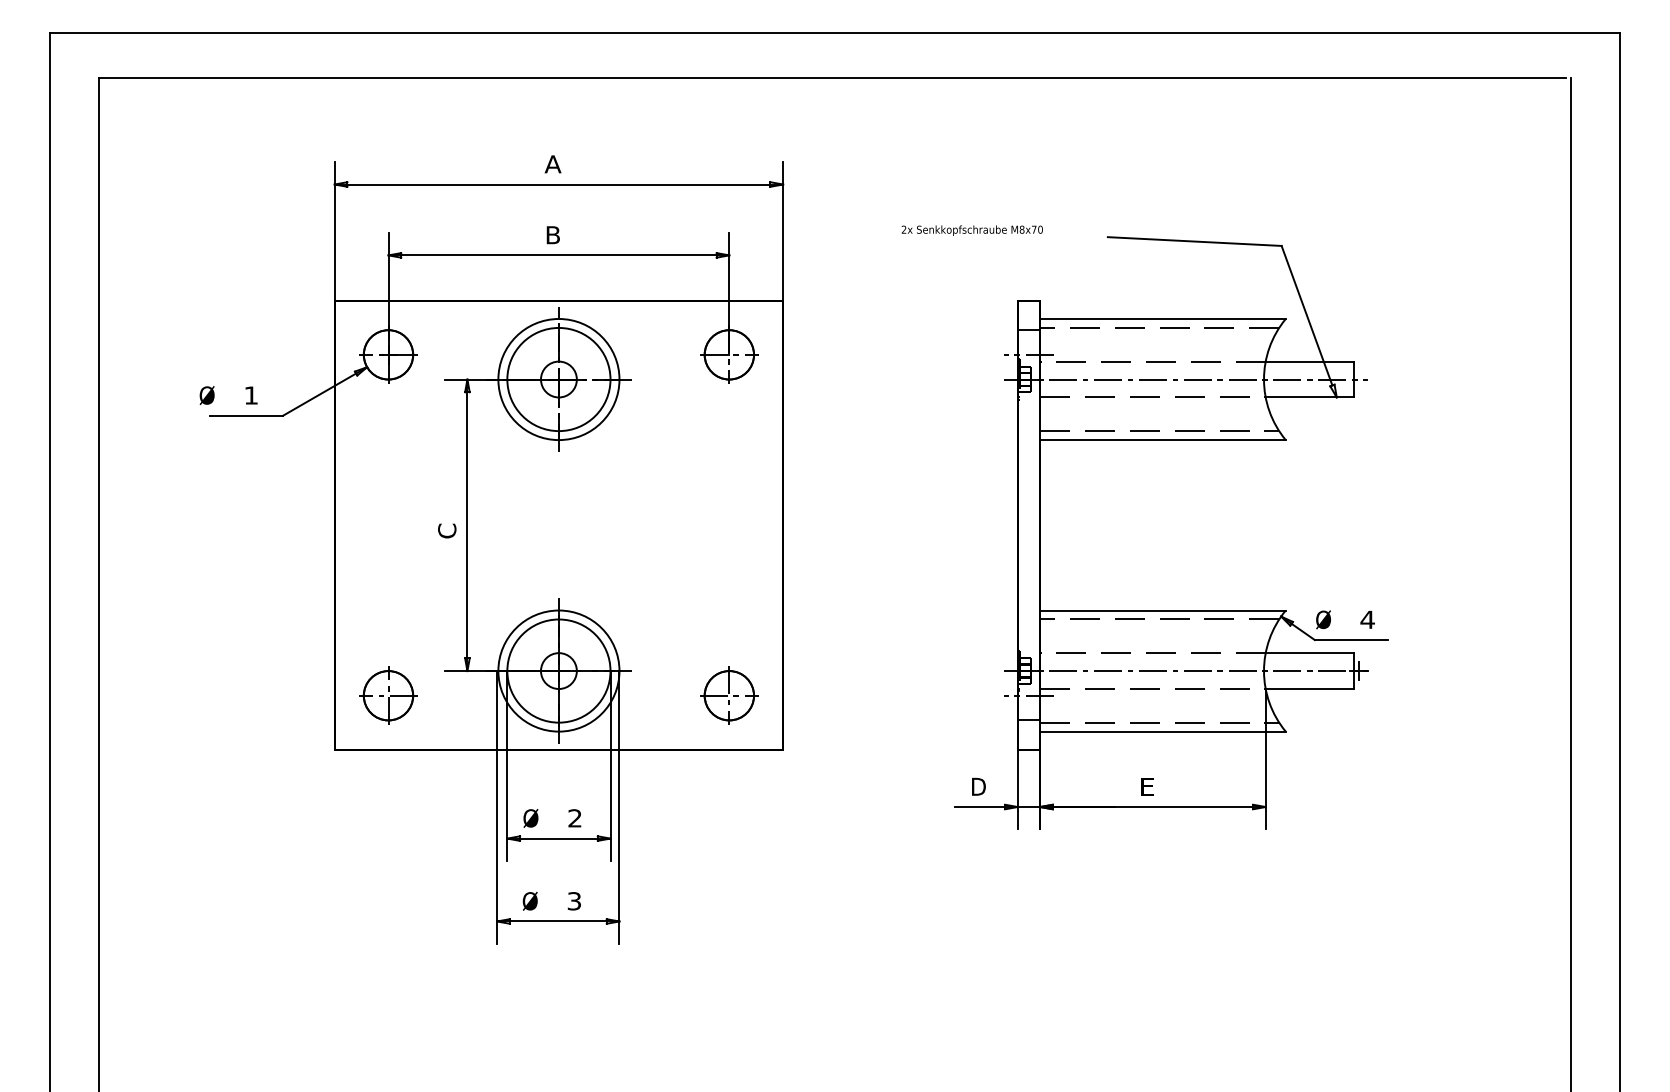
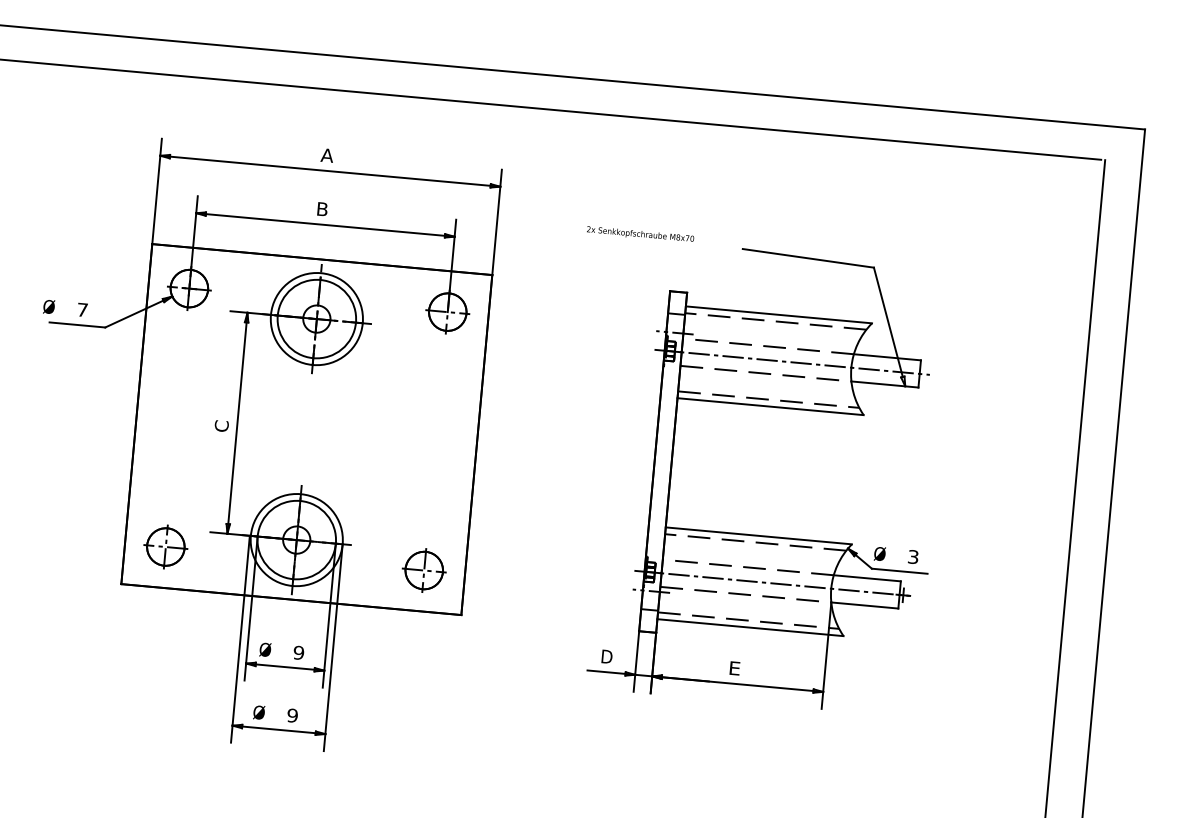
text: (250, 395) -> (81, 309), 1 -> 7
text: (1367, 619) -> (913, 556), 4 -> 3
text: (574, 818) -> (298, 652), 2 -> 9
text: (574, 901) -> (292, 715), 3 -> 9

